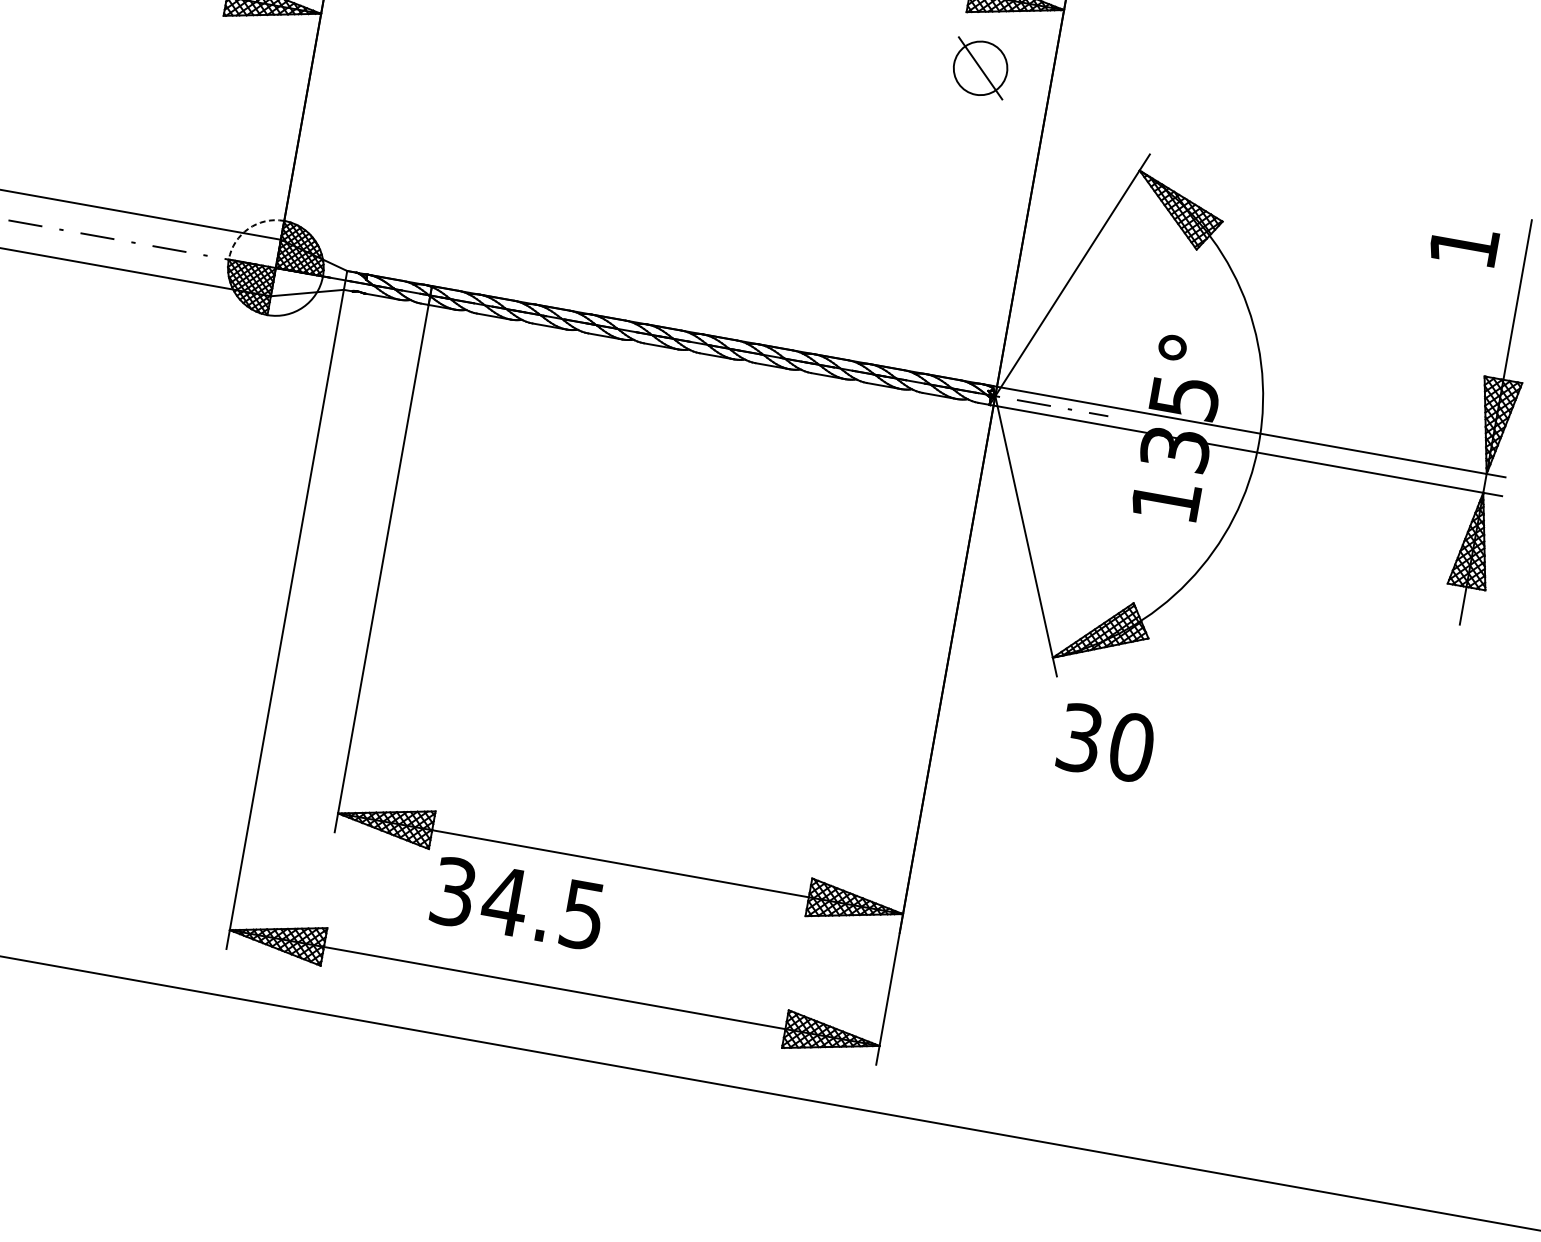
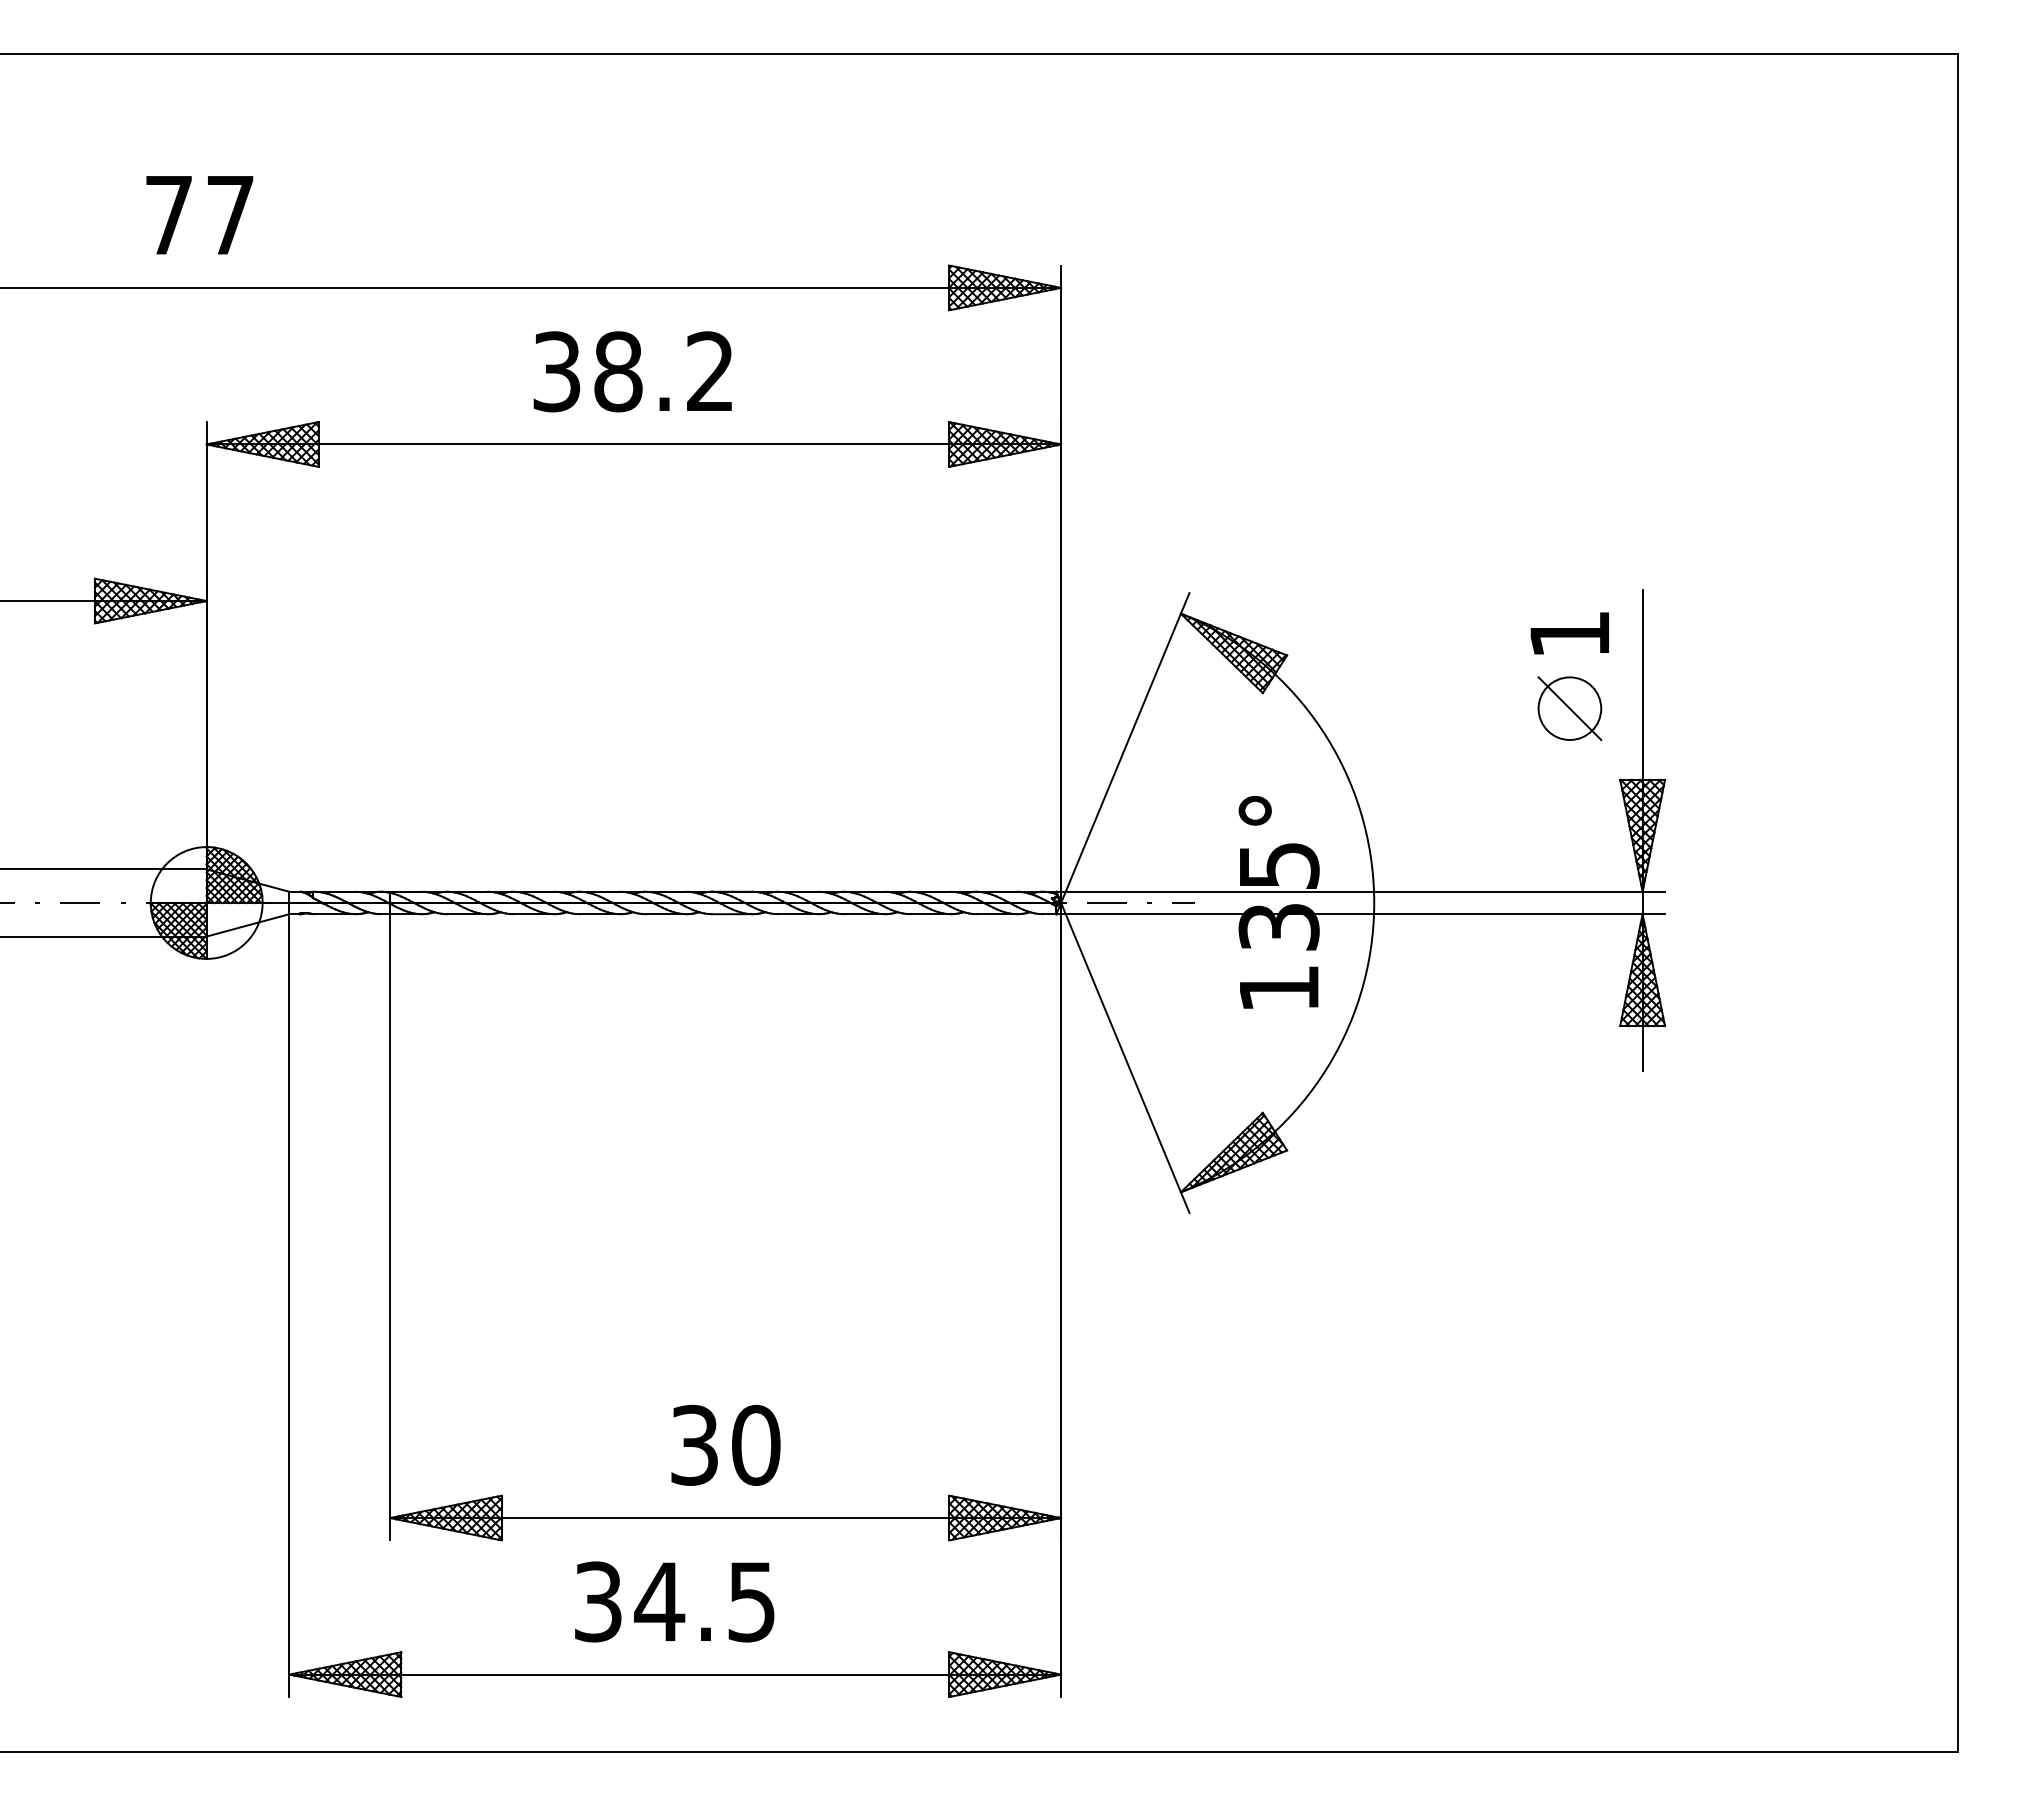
part: (980, 68) -> (1569, 708), moved
arc: (248, 228) -> (167, 863), dashed -> solid
text: (1106, 742) -> (725, 1444), moved
text: (517, 903) -> (674, 1601), moved

